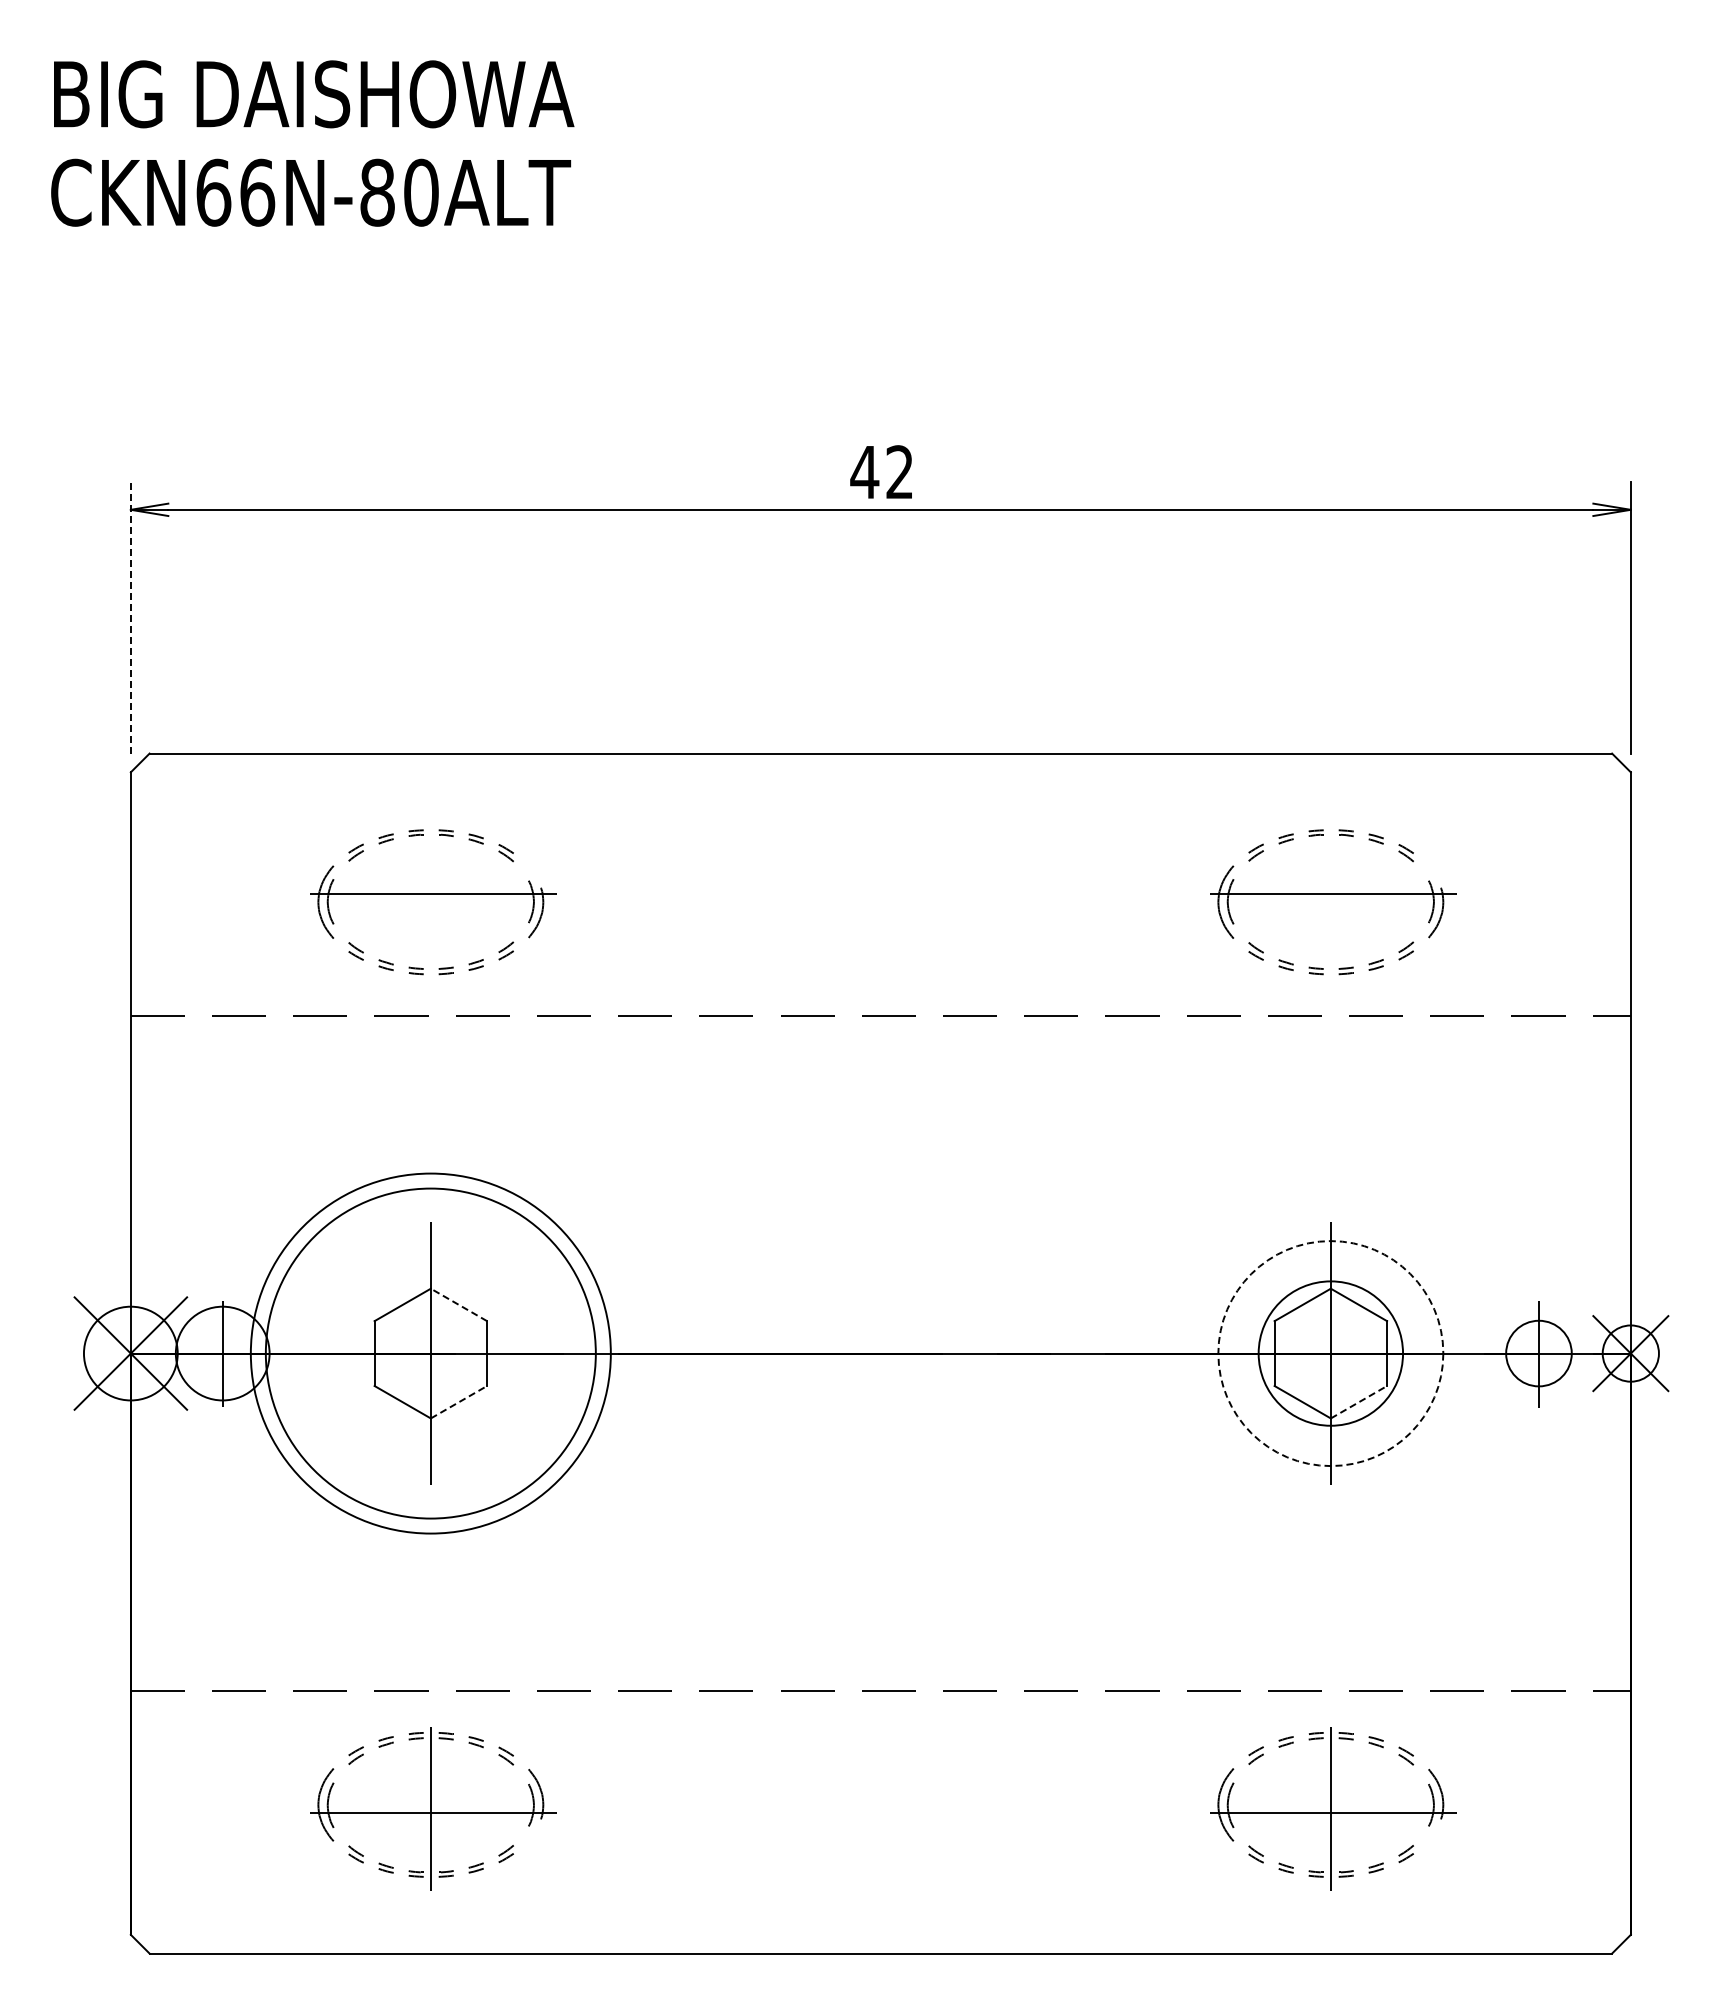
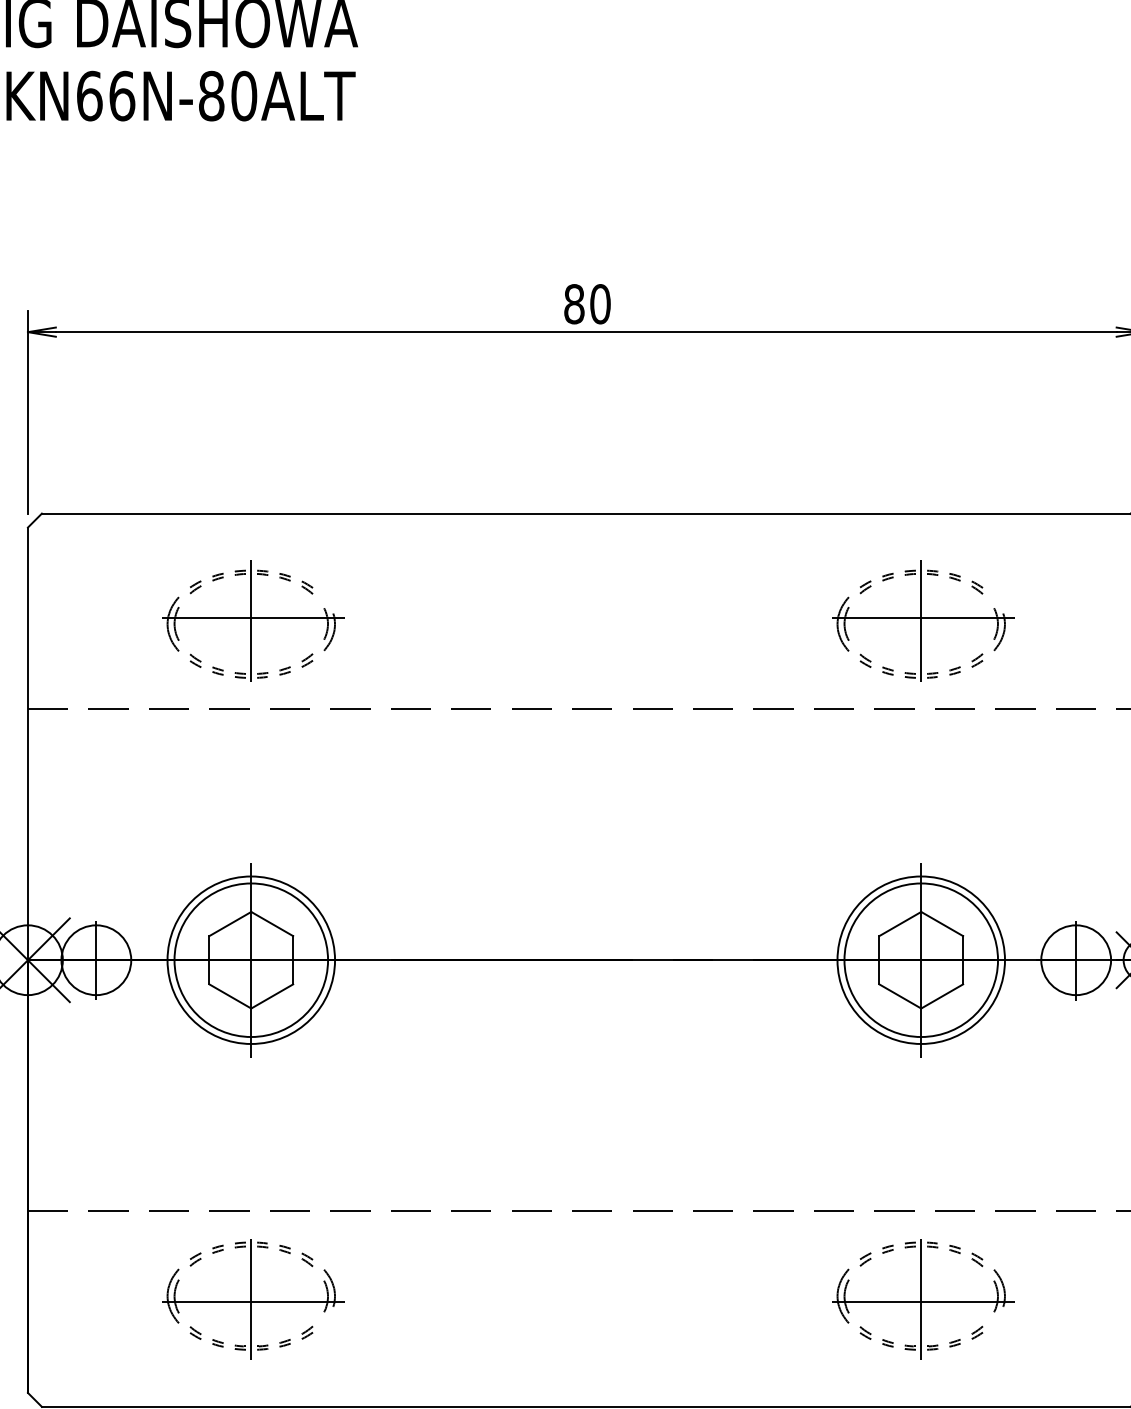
text: (881, 472) -> (586, 304), 42 -> 80
line: (130, 617) -> (27, 412), dashed -> solid
line: (430, 897) -> (251, 620), added
line: (1330, 897) -> (920, 620), added
line: (458, 1304) -> (271, 923), dashed -> solid
circle: (430, 1353) -> (251, 960), size x0.62
circle: (430, 1353) -> (251, 960), size x0.62
circle: (1330, 1353) -> (920, 960), dashed -> solid
circle: (1330, 1353) -> (920, 960), size x1.43
circle: (1538, 1353) -> (1075, 960), size x1.43
line: (459, 1401) -> (272, 995), dashed -> solid
line: (1359, 1401) -> (942, 995), dashed -> solid

